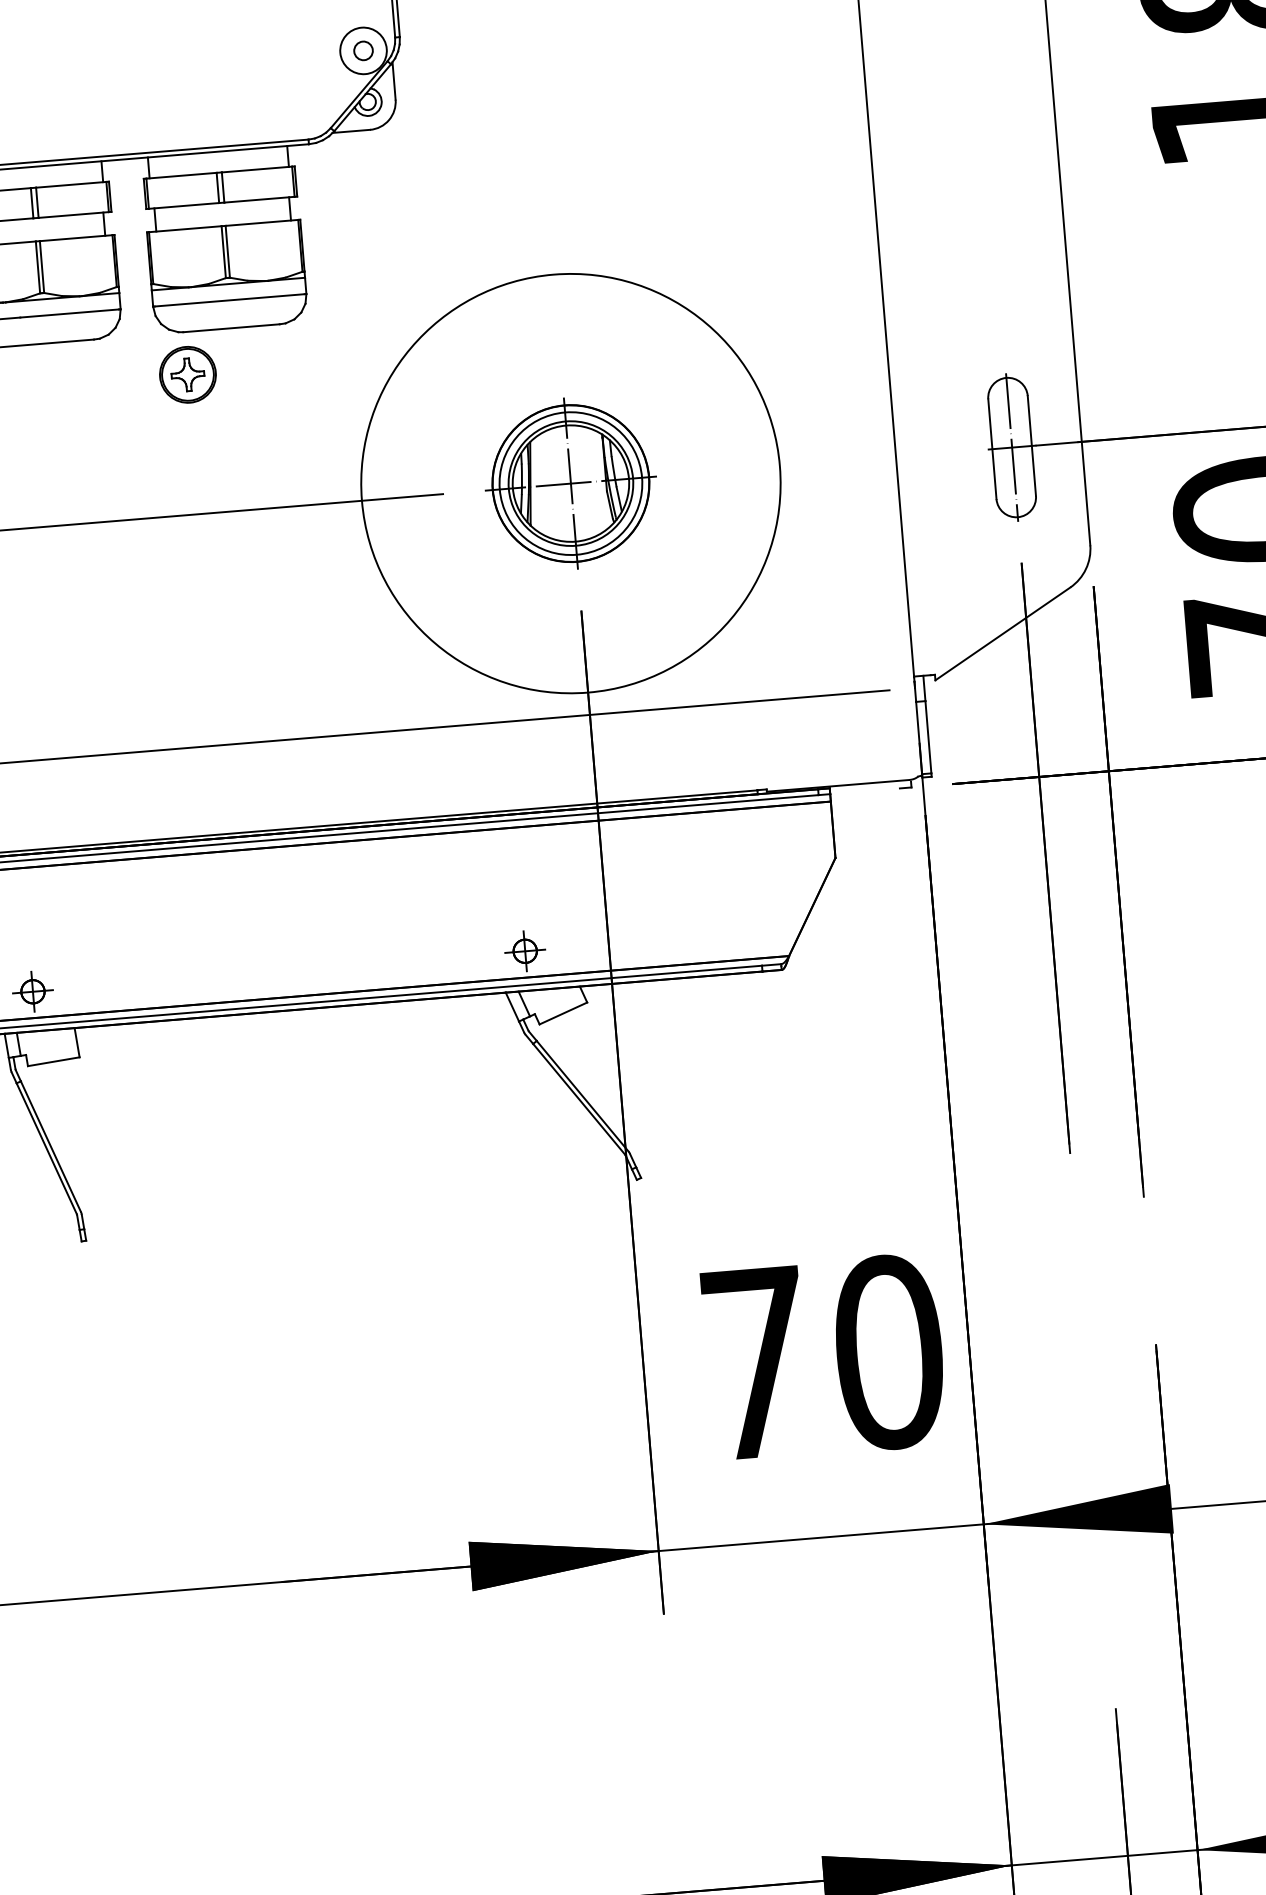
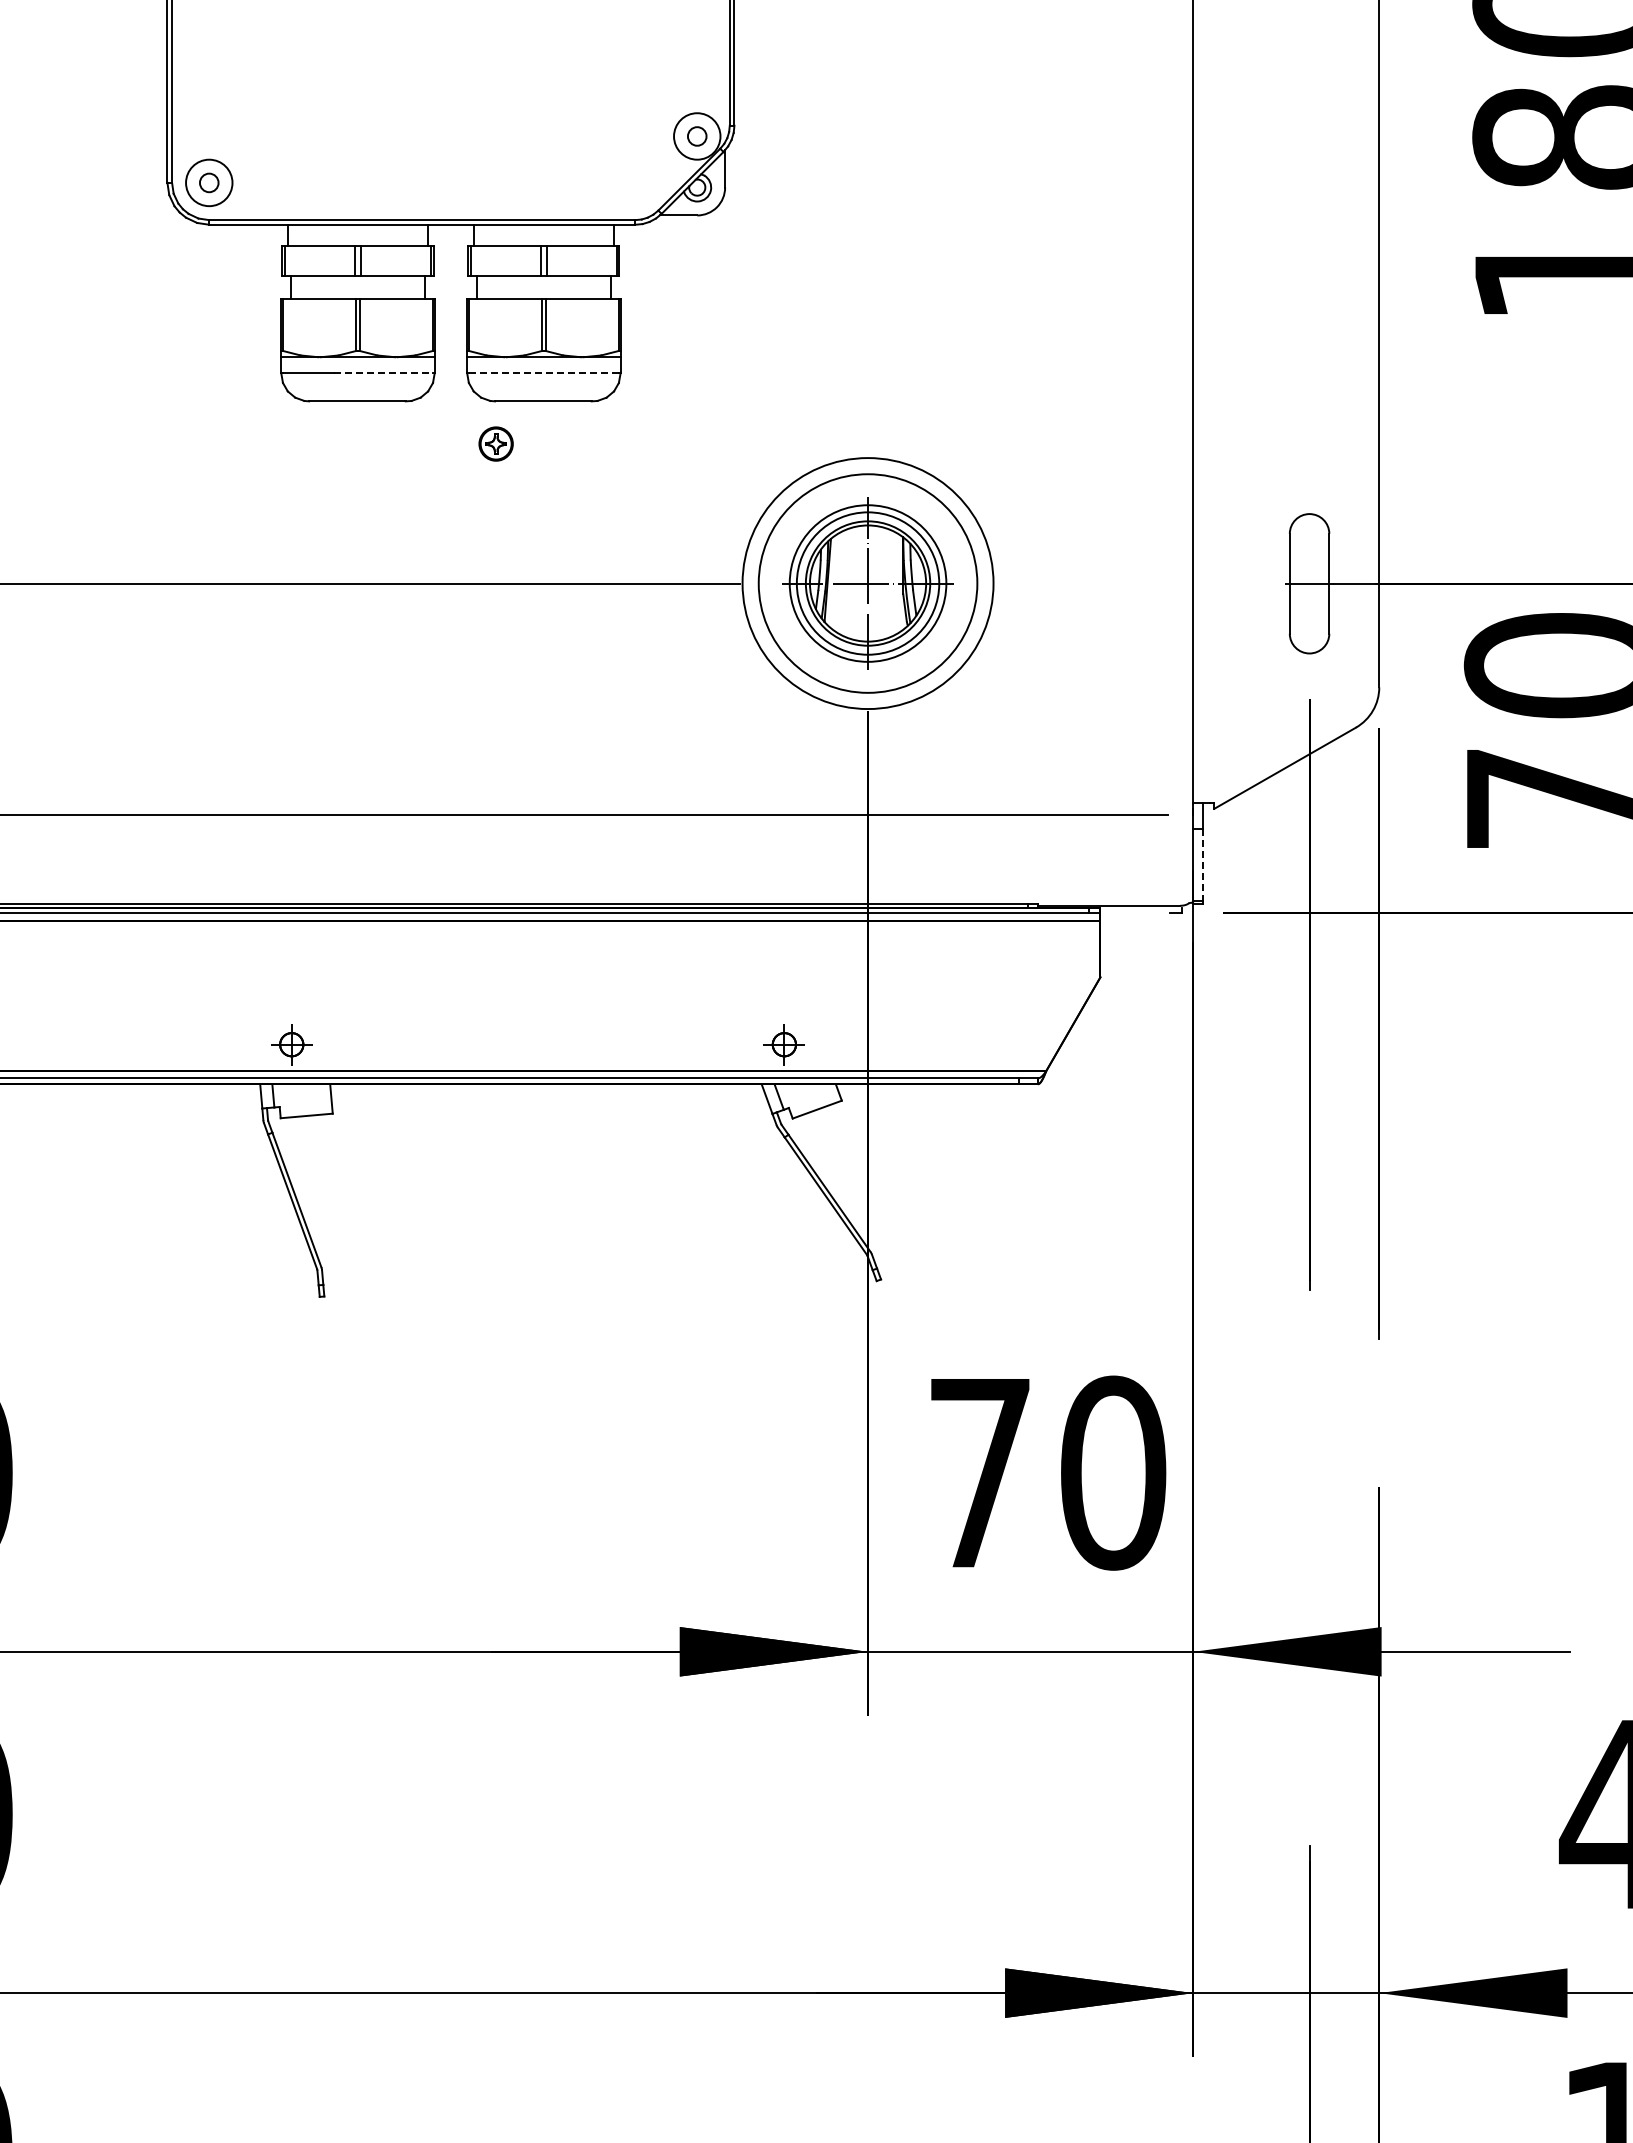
line: (230, 300) -> (544, 373), solid -> dashed
line: (70, 313) -> (384, 373), solid -> dashed
part: (187, 374) -> (495, 443), size x0.6
line: (1012, 447) -> (1309, 583), removed
circle: (570, 483) -> (867, 583), size x0.6
circle: (570, 483) -> (867, 583), size x1.4
line: (928, 737) -> (1202, 865), solid -> dashed

